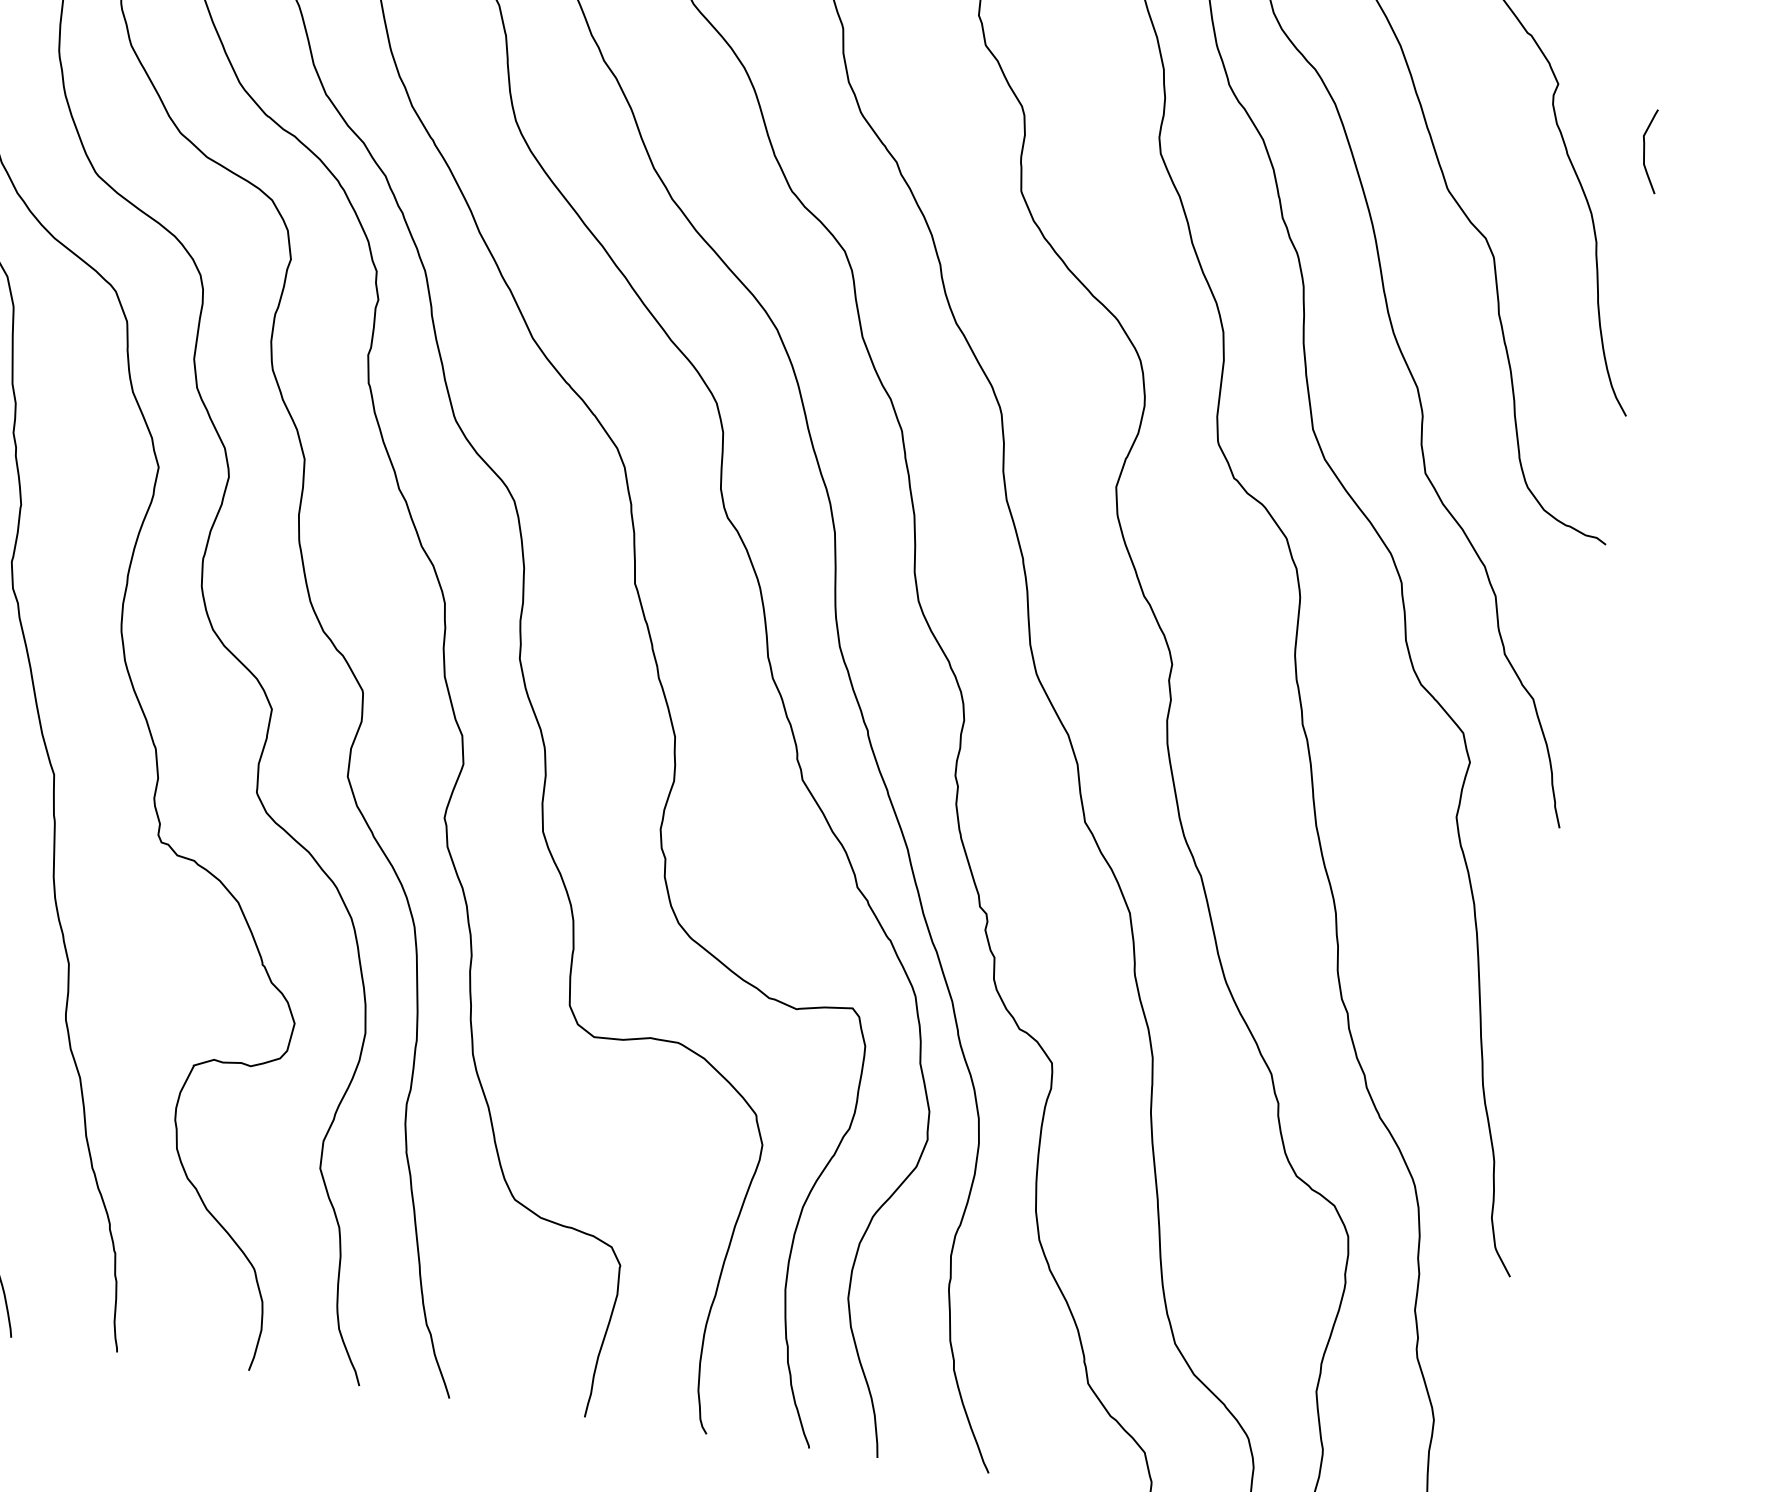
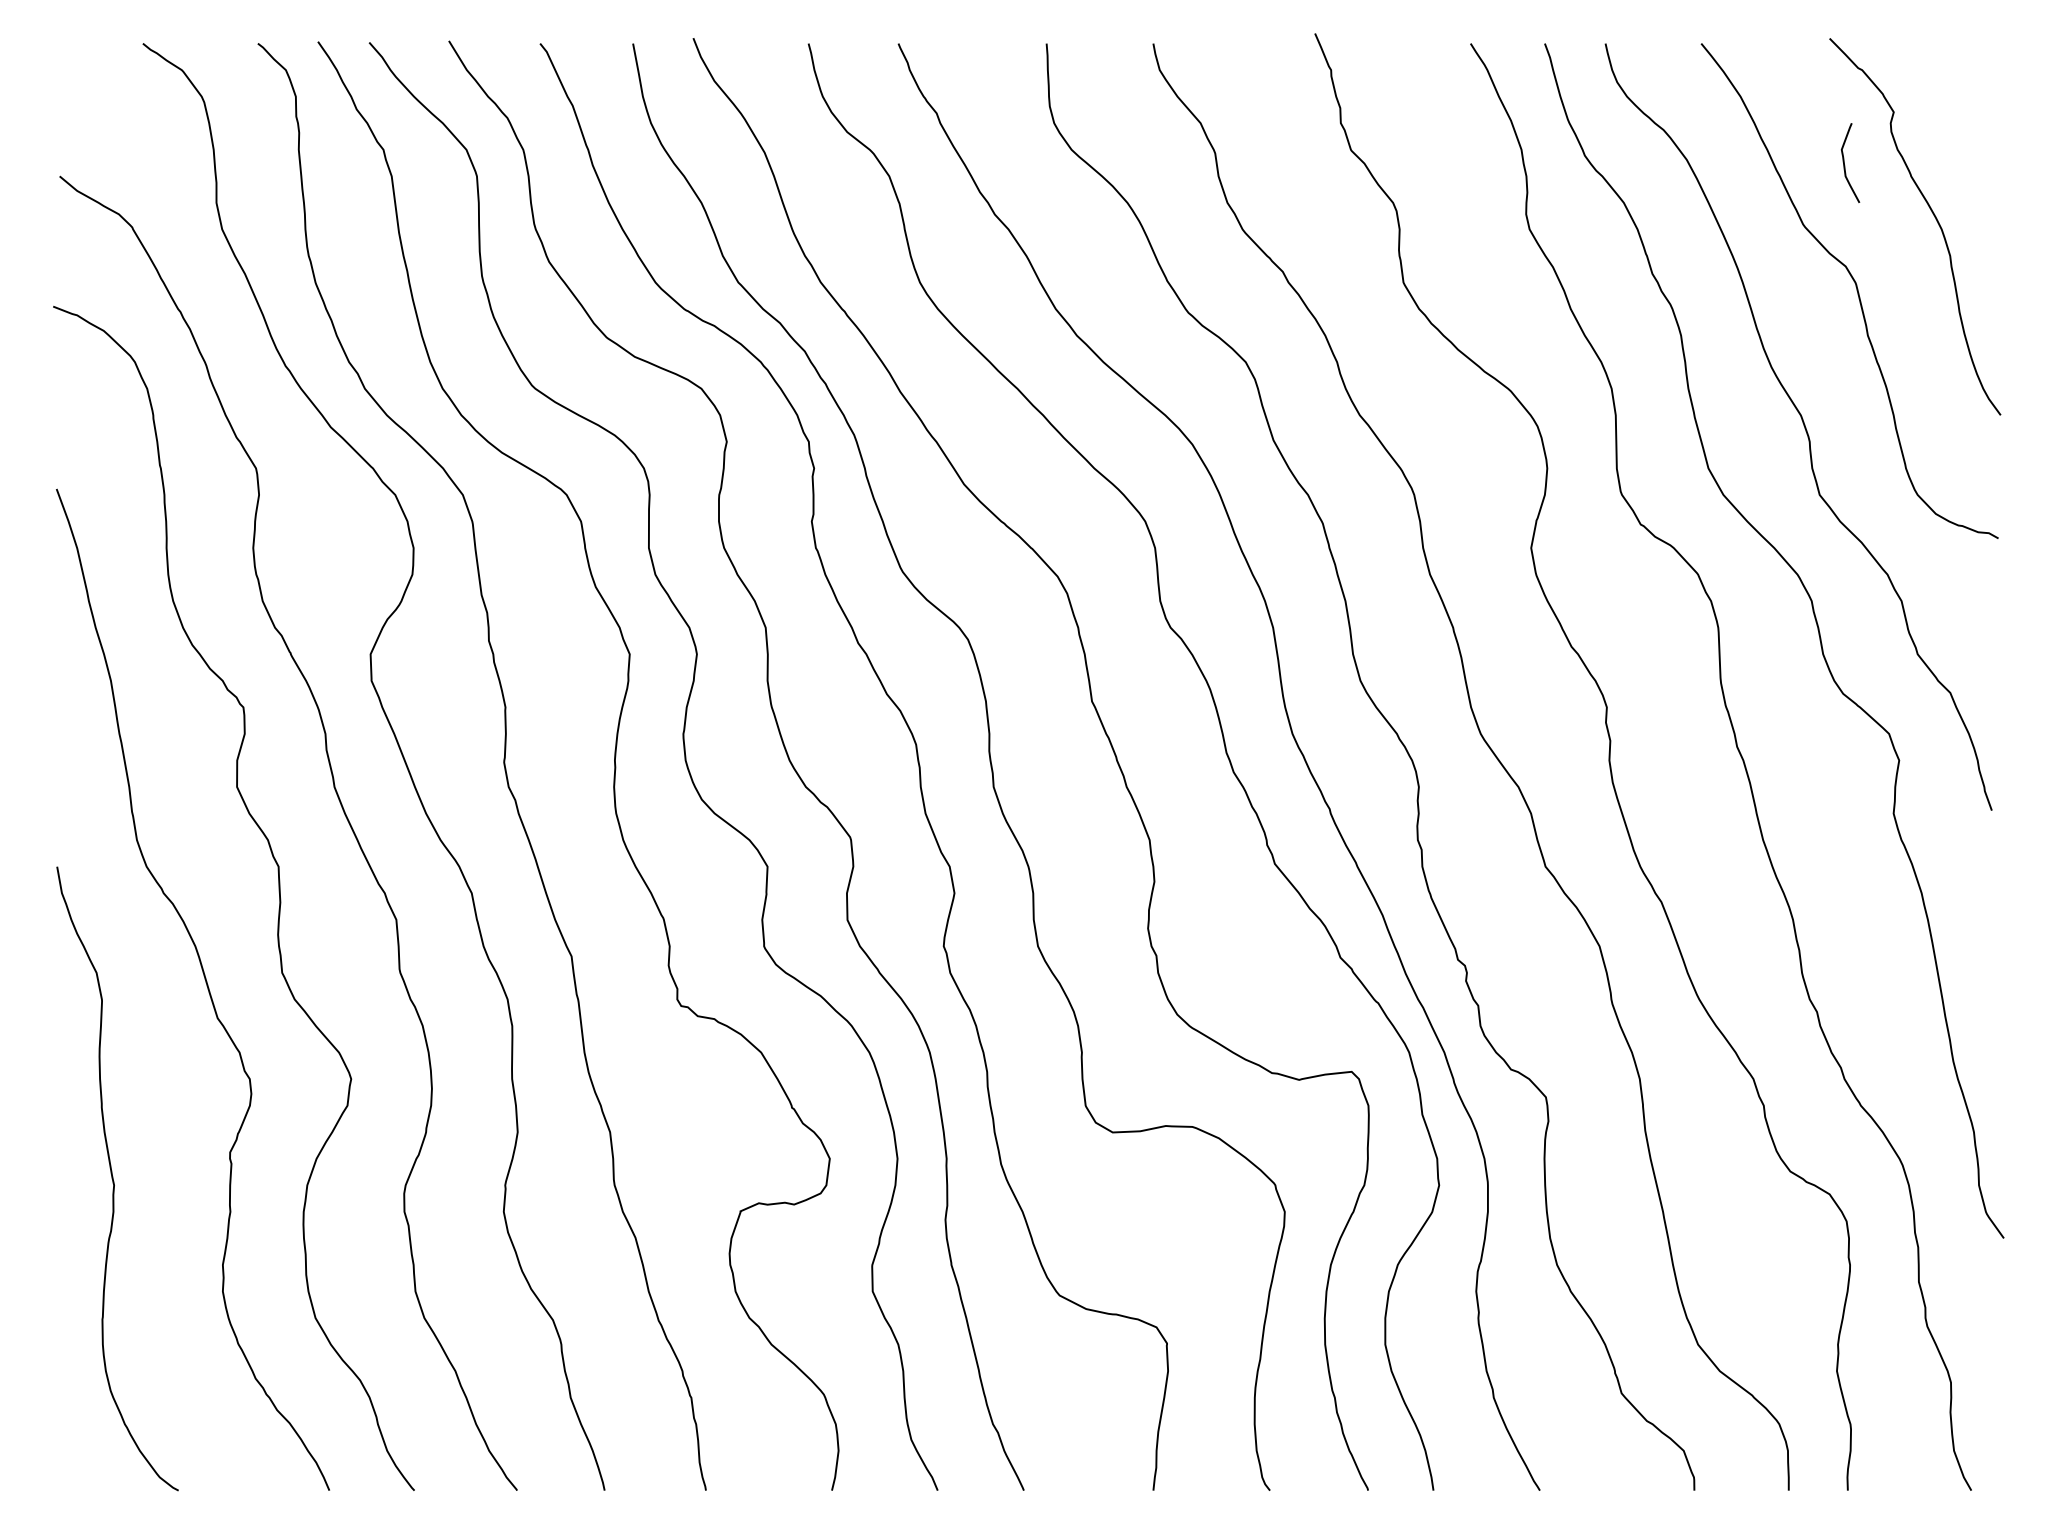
curve: (1645, 152) -> (1845, 165), moved

